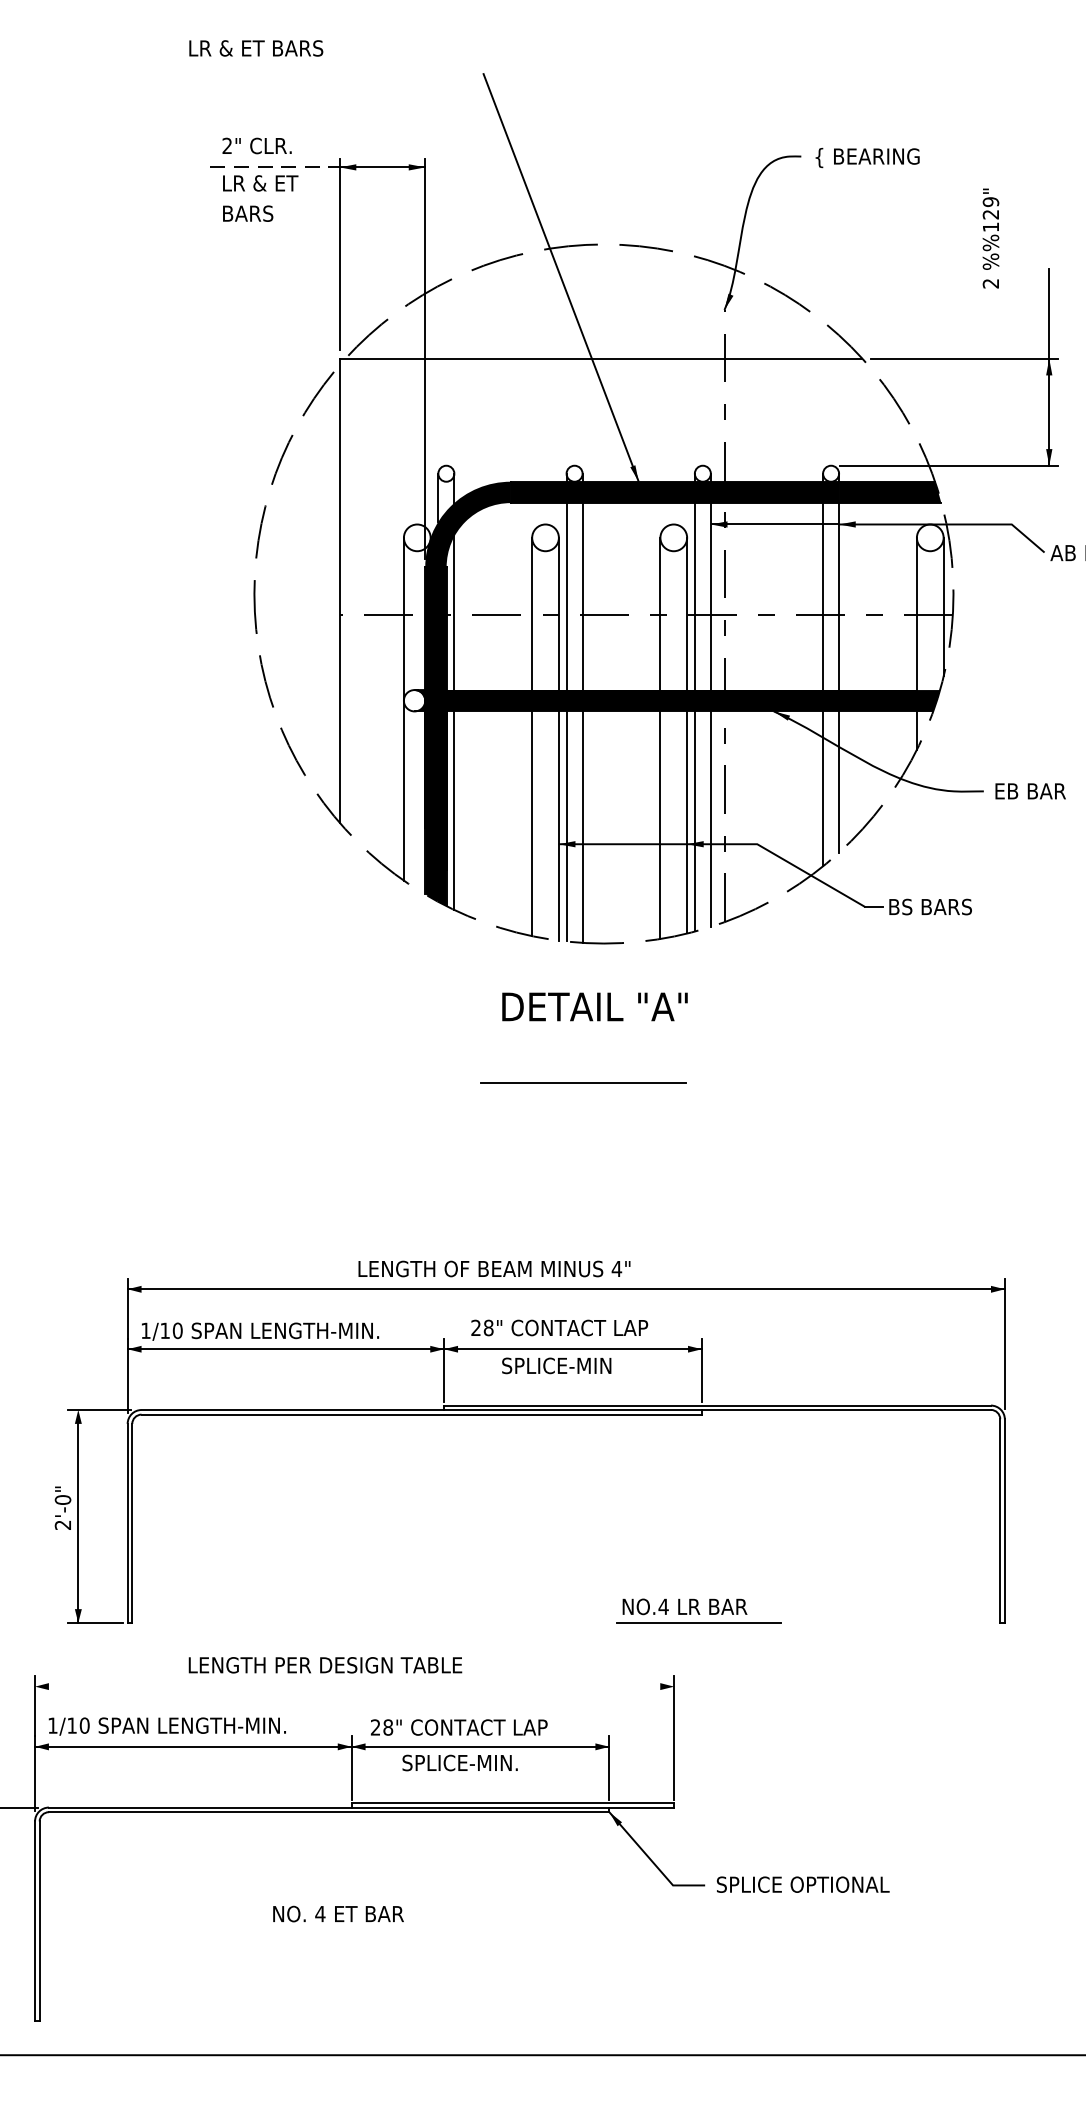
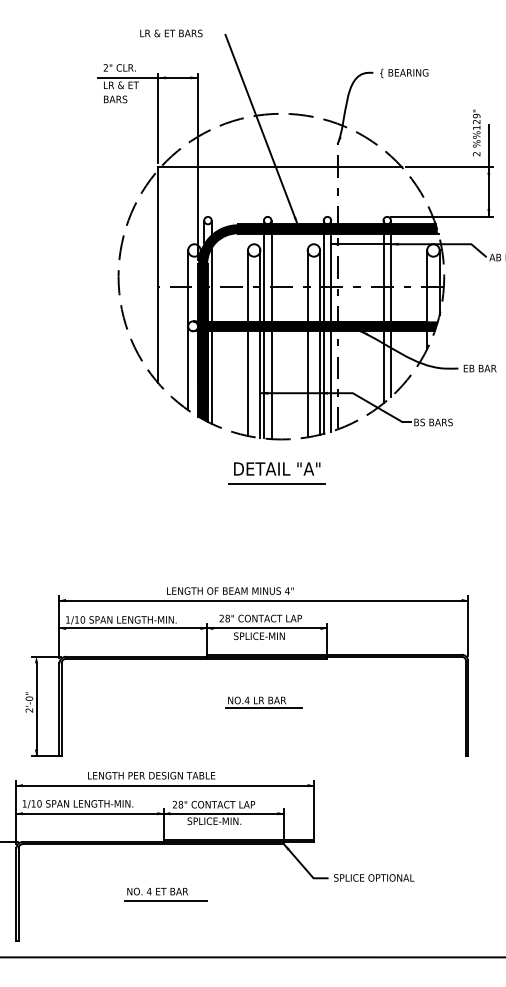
text: (256, 48) -> (171, 33), moved
line: (275, 166) -> (128, 77), dashed -> solid
text: (990, 237) -> (476, 132), moved
line: (582, 1080) -> (276, 483), moved
part: (698, 1611) -> (263, 702), moved
line: (355, 1686) -> (165, 785), added
line: (357, 1935) -> (166, 901), added

